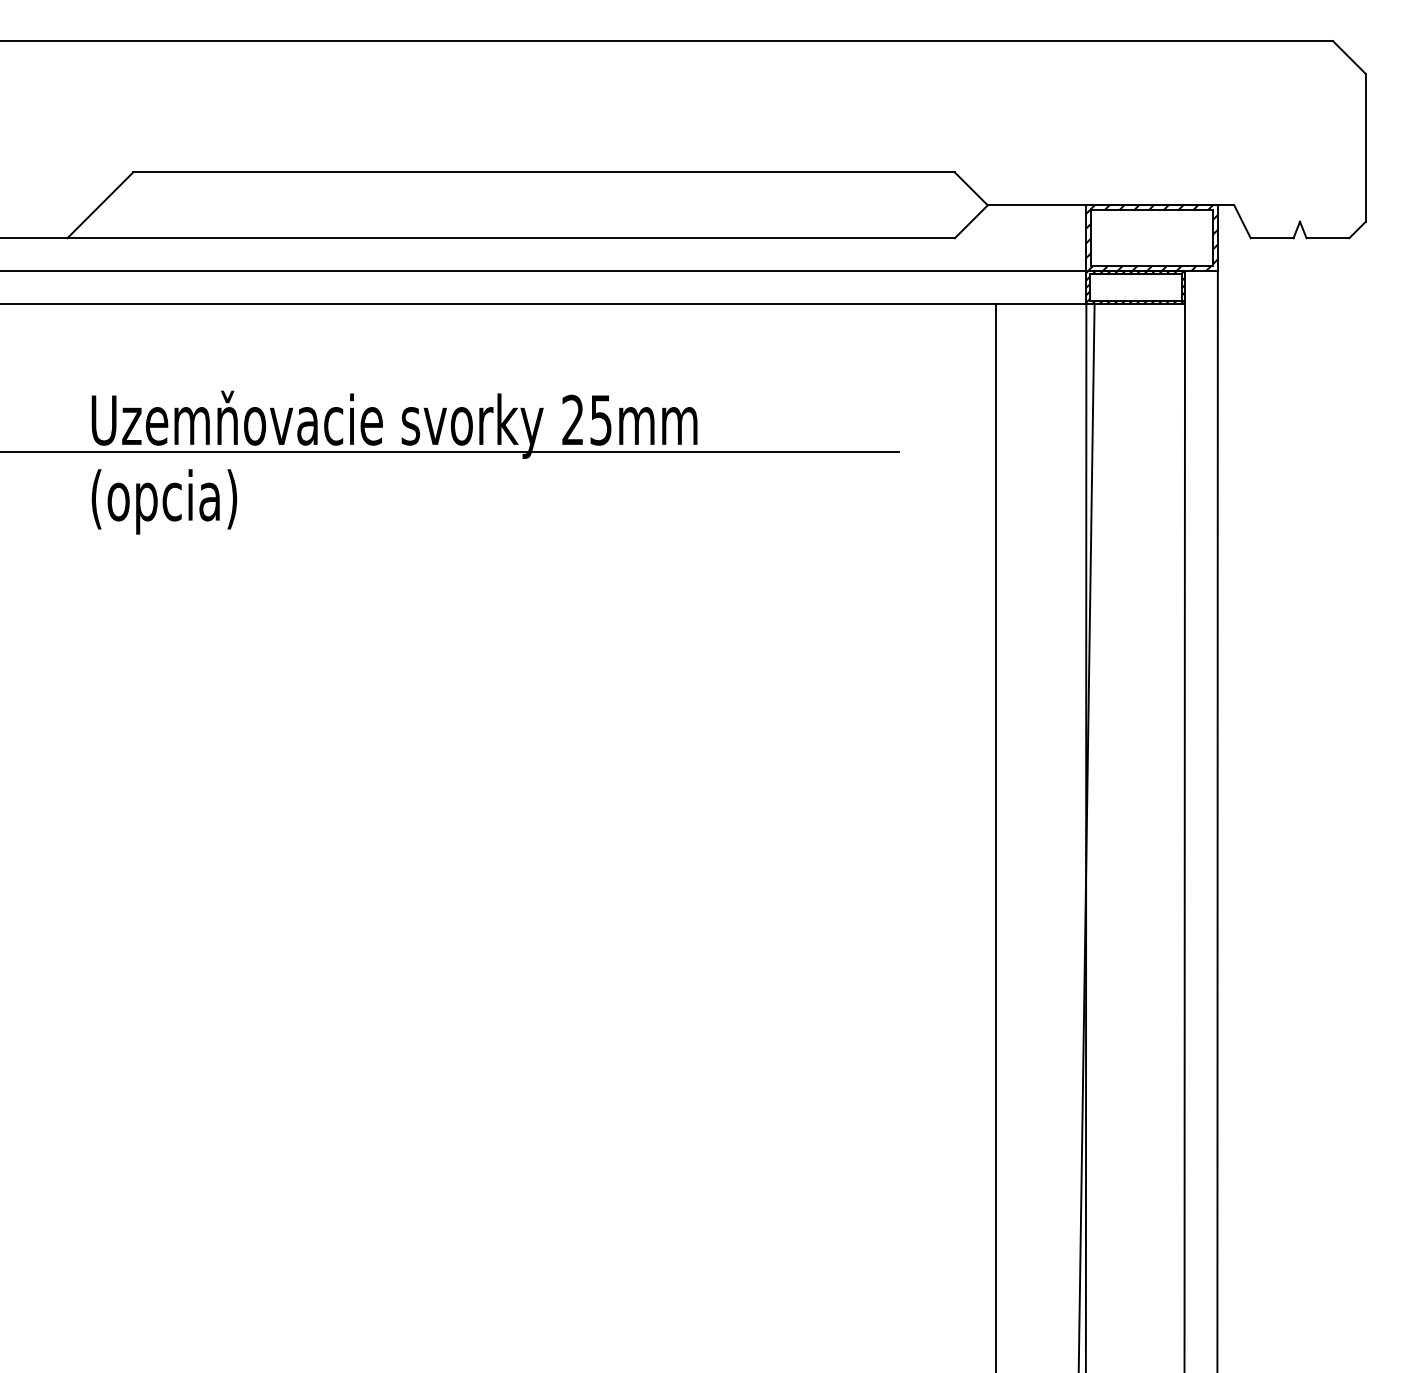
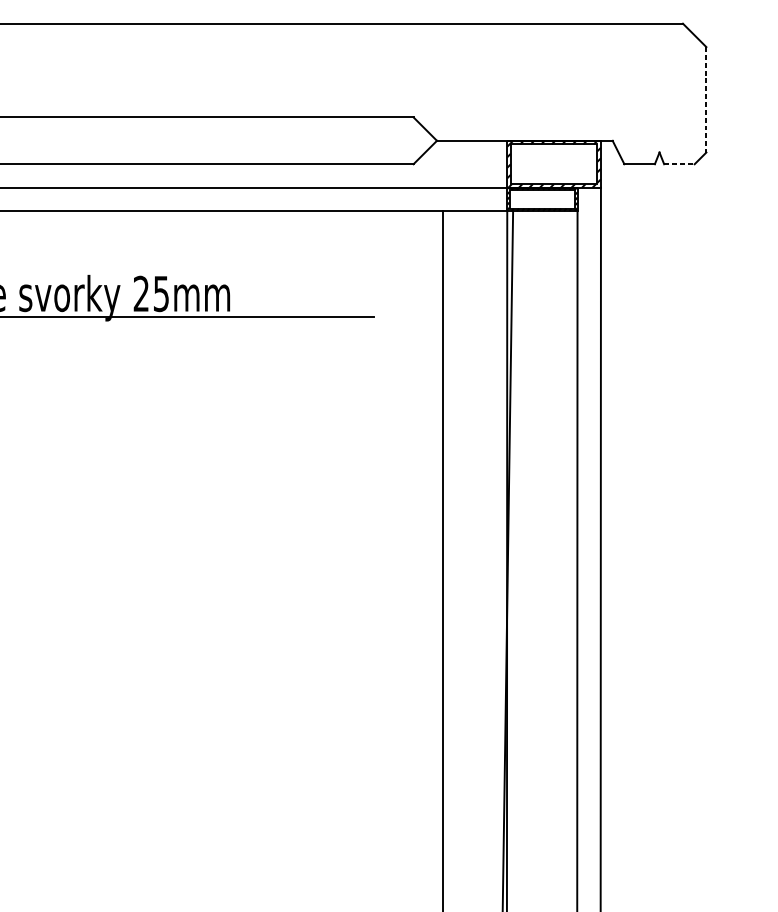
line: (1365, 147) -> (706, 99), solid -> dashed
line: (1328, 238) -> (679, 164), solid -> dashed

